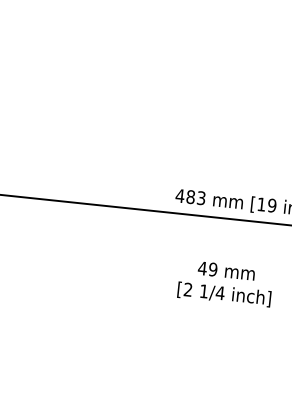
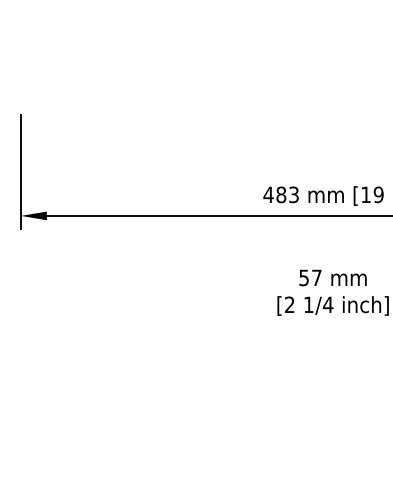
text: (207, 268) -> (309, 277), 49 -> 57

